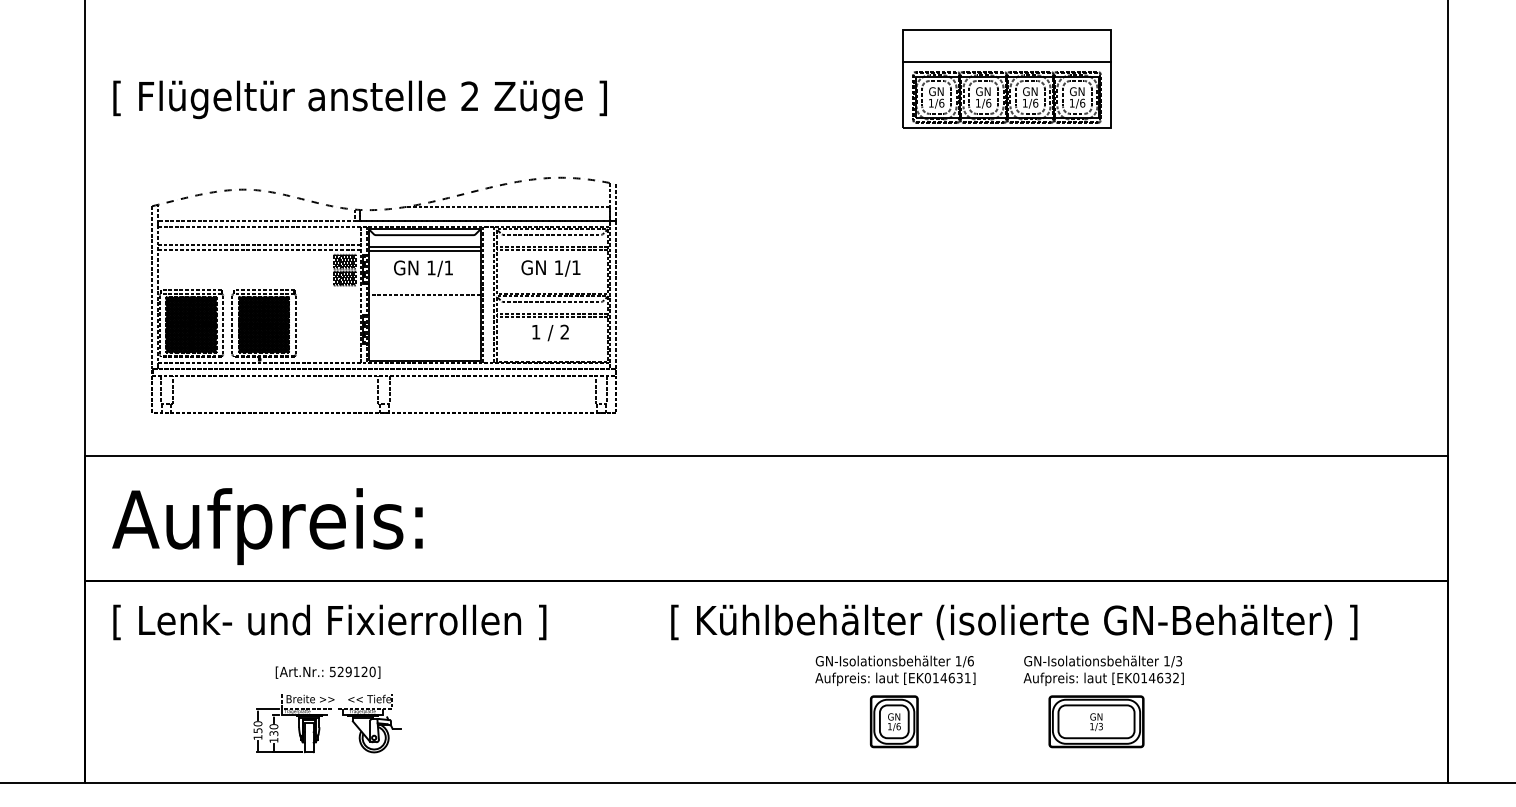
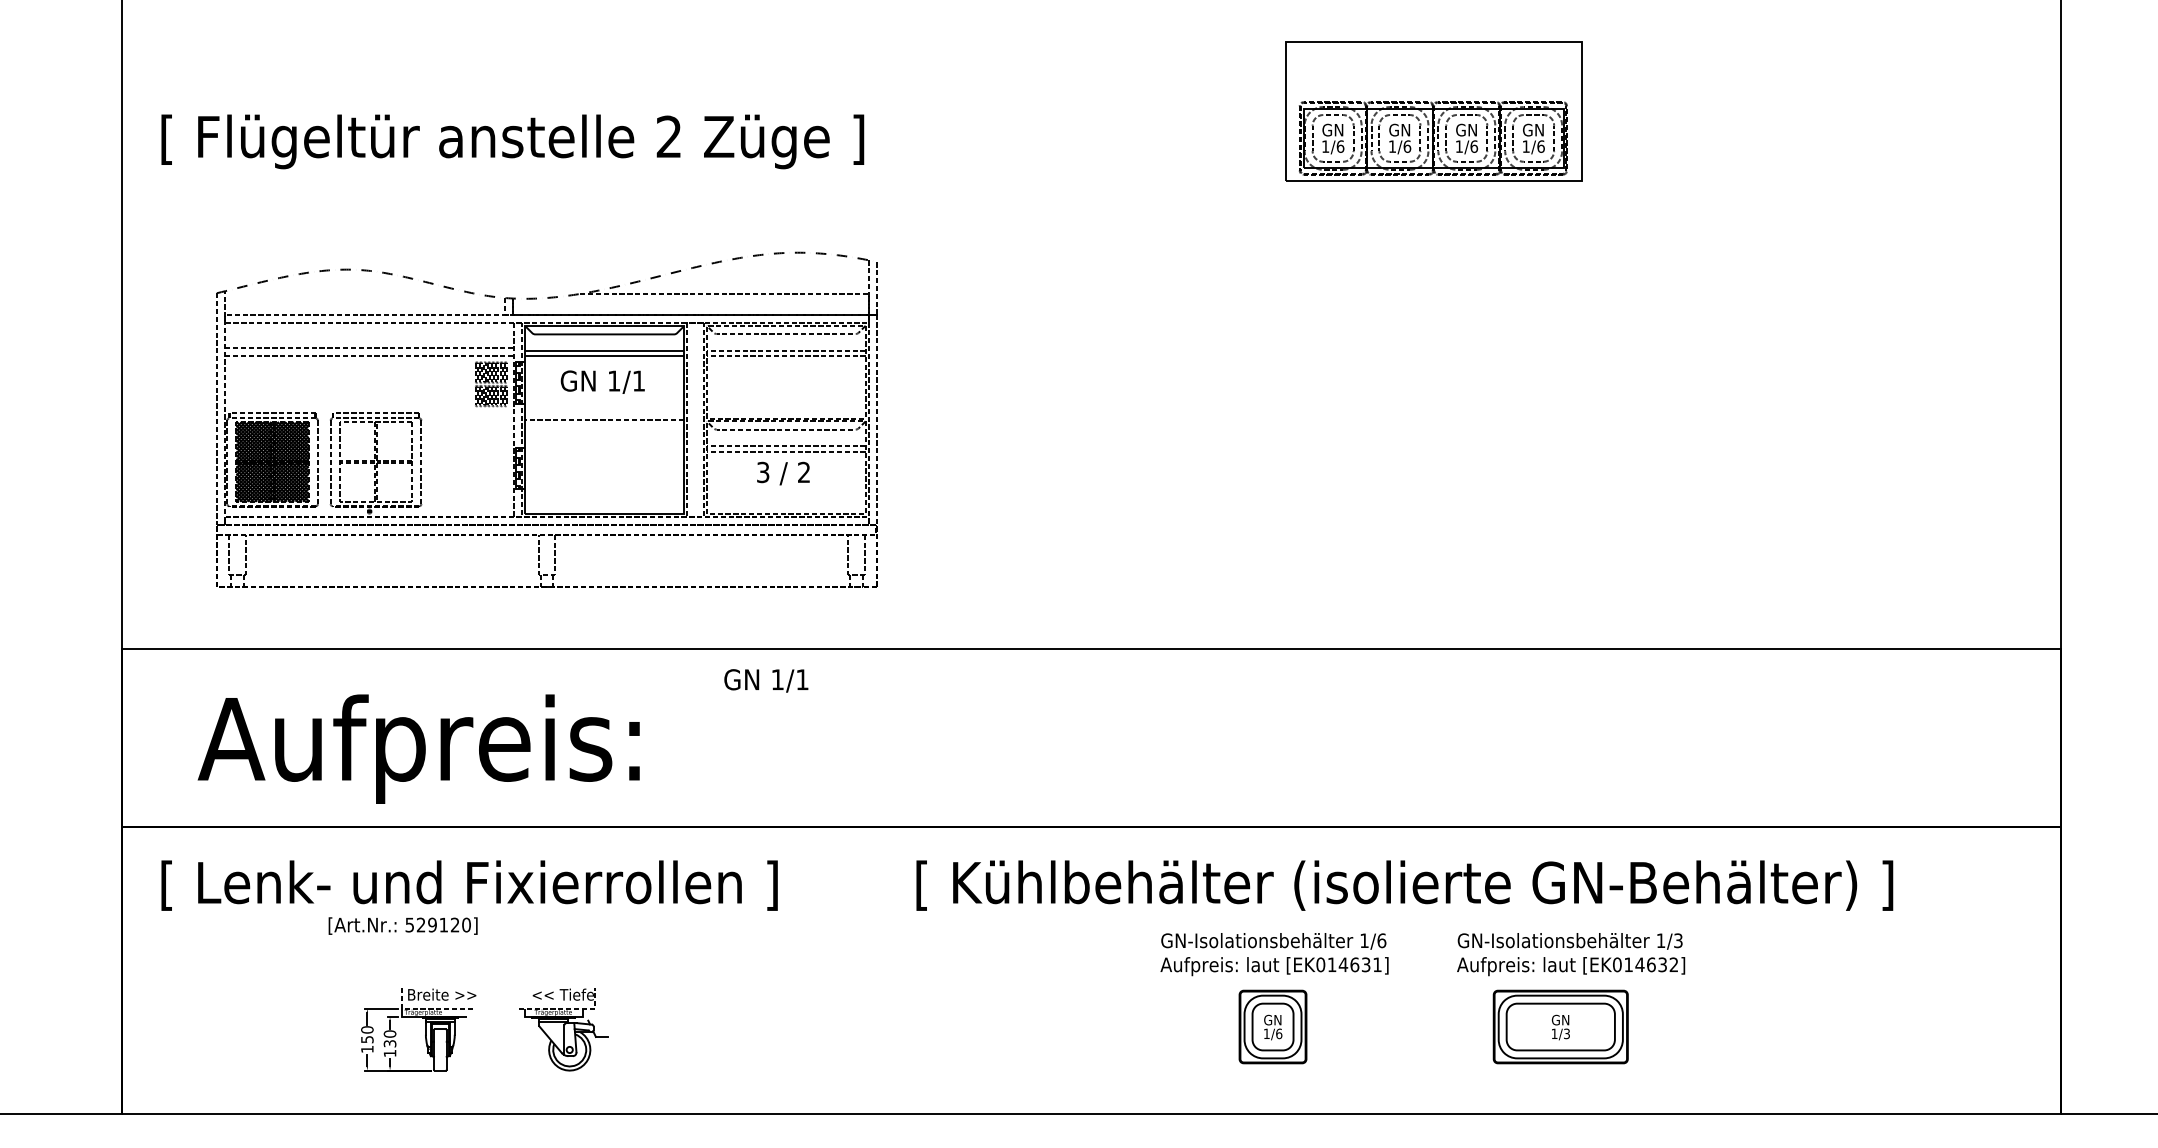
line: (1007, 62) -> (1433, 88), removed
text: (551, 268) -> (766, 680), moved
hatch: (263, 324) -> (375, 461), removed
text: (536, 332) -> (763, 472), 1 -> 3
text: (267, 526) -> (418, 748), moved
text: (1014, 622) -> (1404, 885), moved
text: (327, 672) -> (402, 925), moved
part: (369, 723) -> (563, 1029), moved

